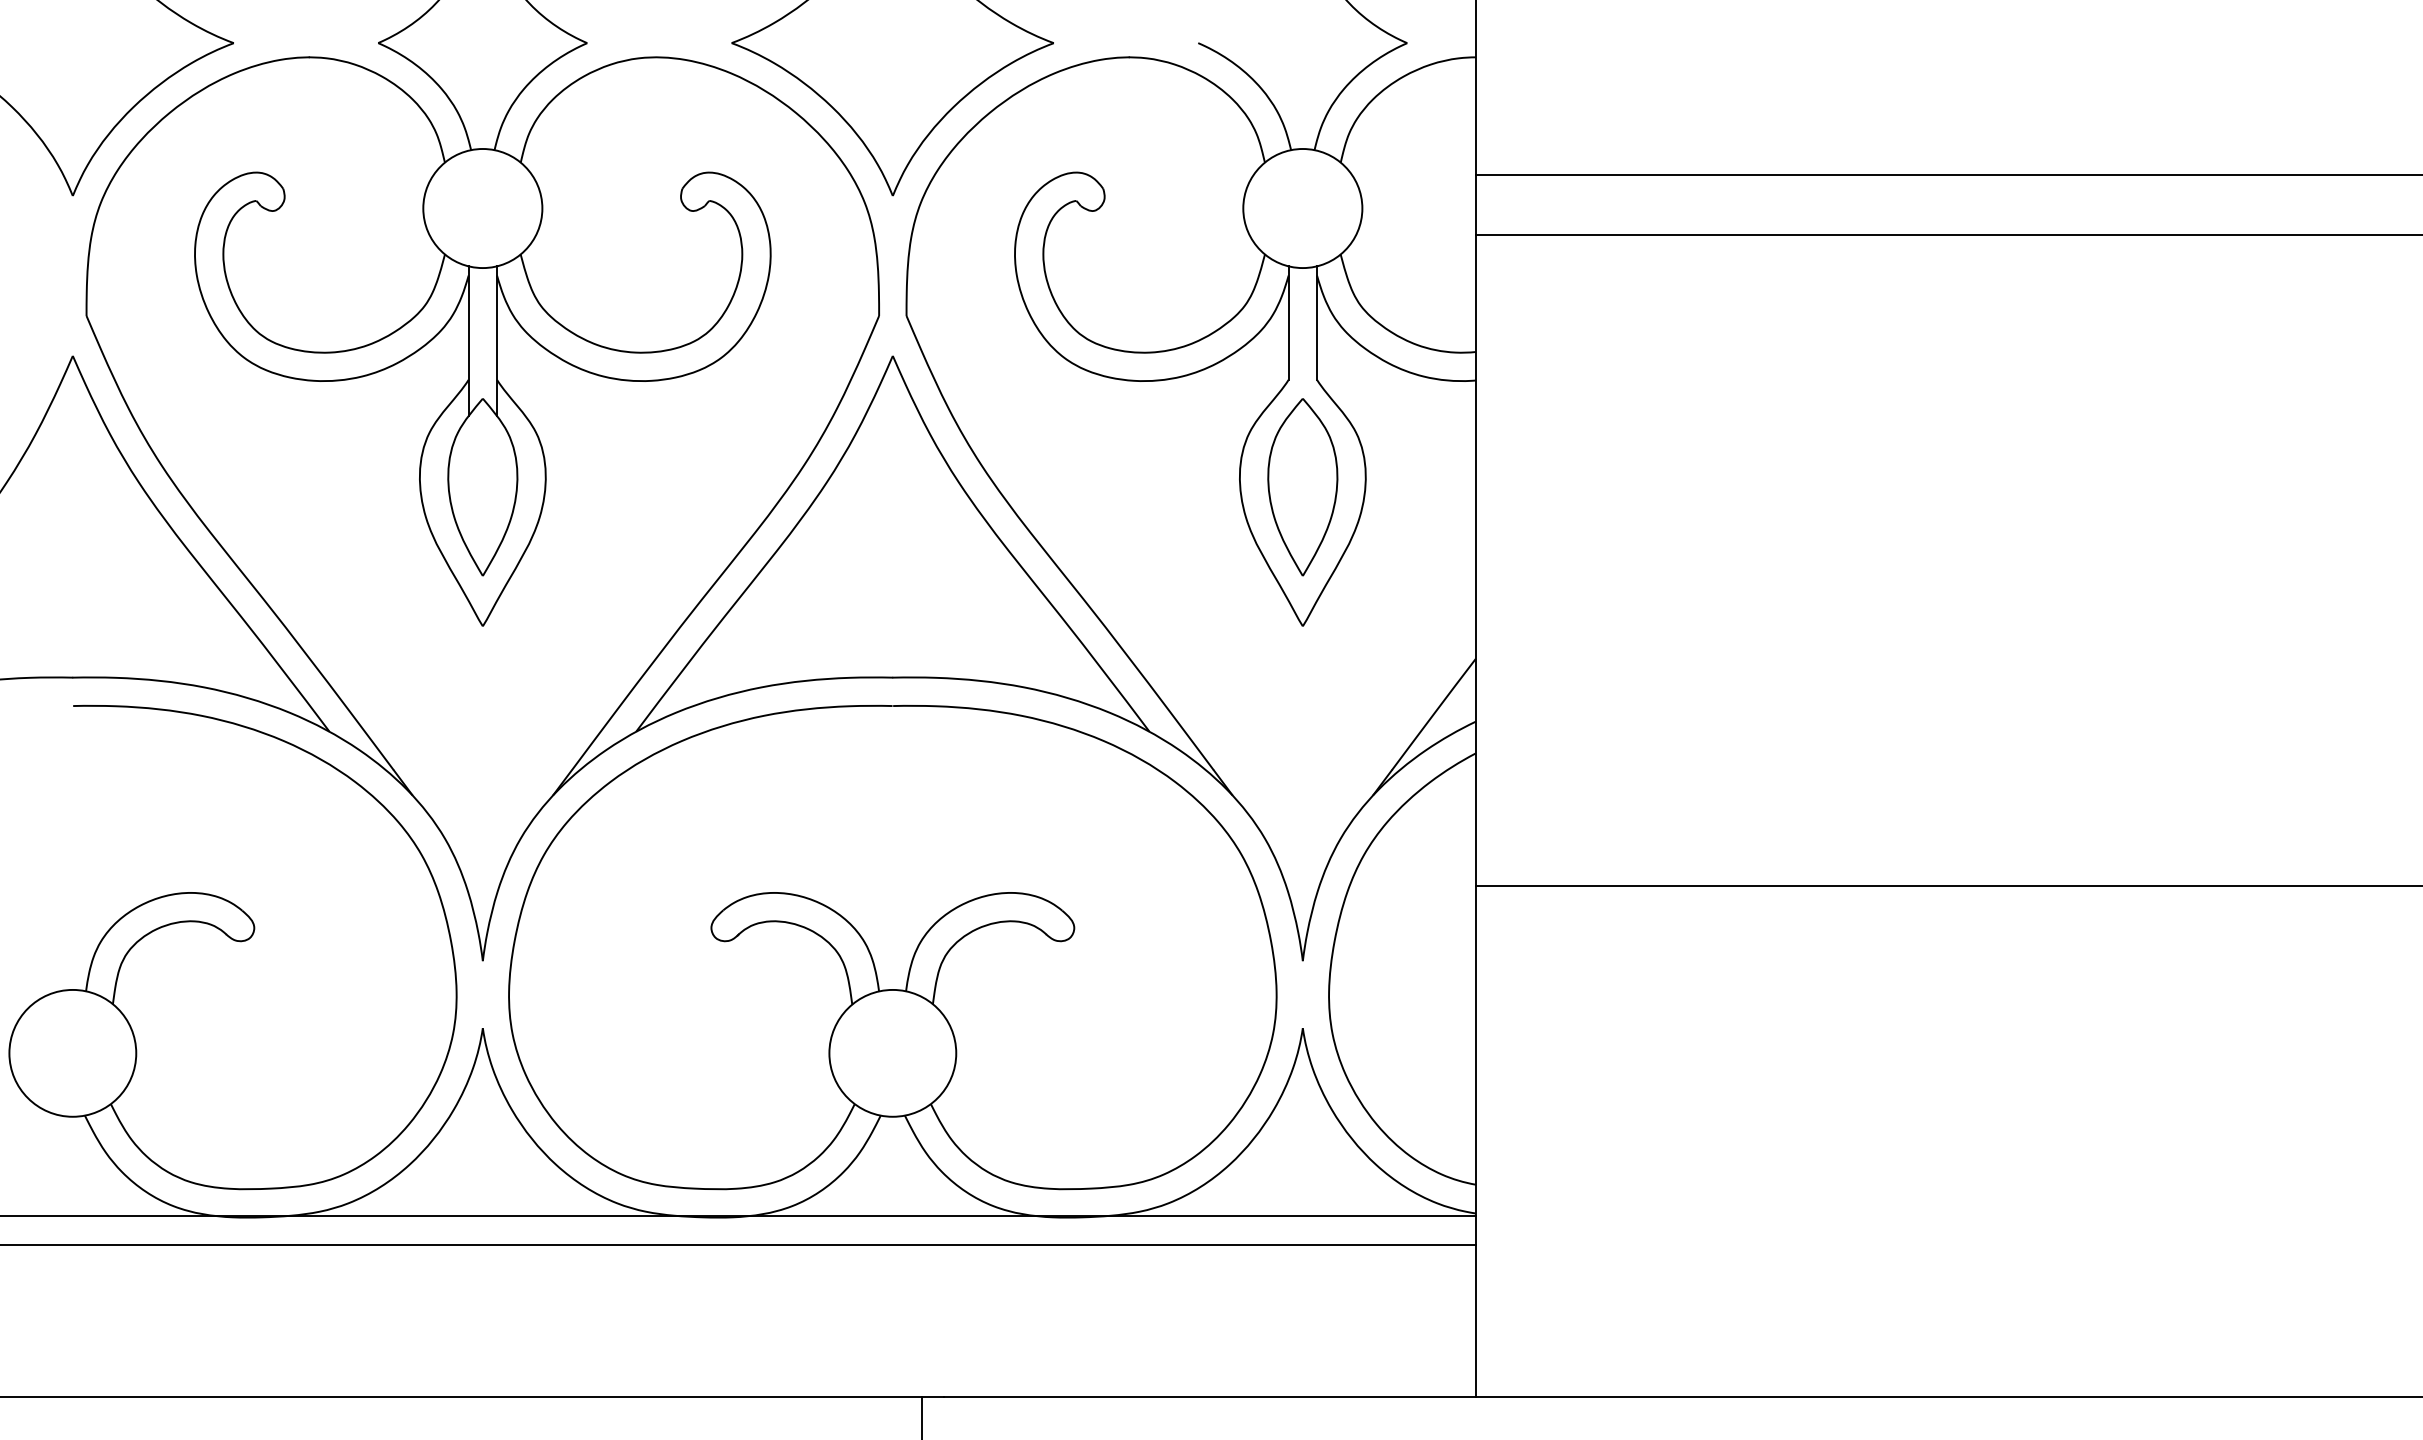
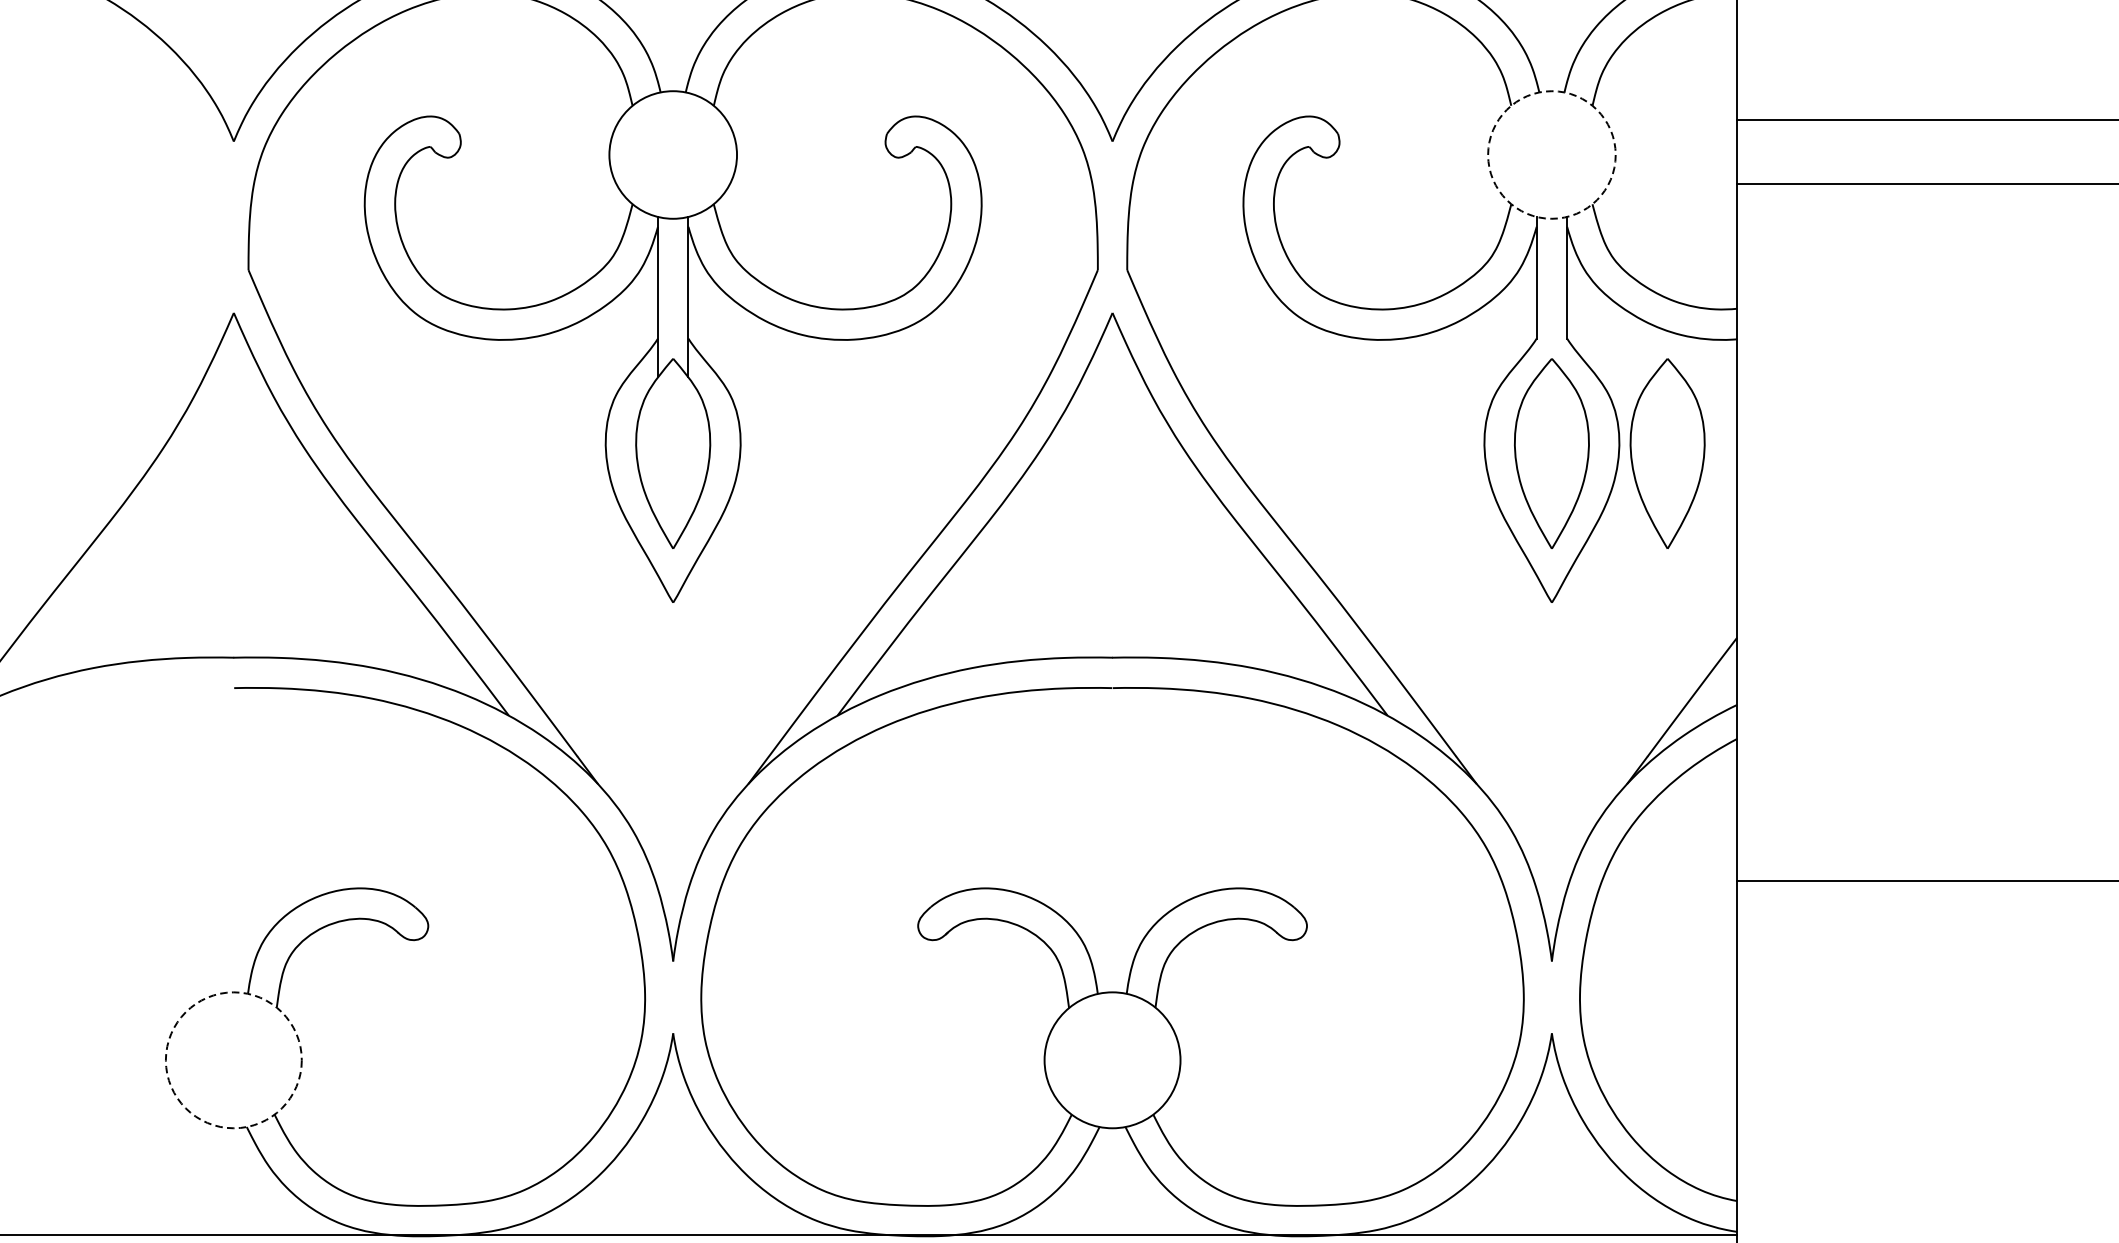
circle: (1302, 208) -> (1551, 154), solid -> dashed
part: (1410, 487) -> (1667, 453), added
circle: (72, 1052) -> (233, 1059), solid -> dashed

